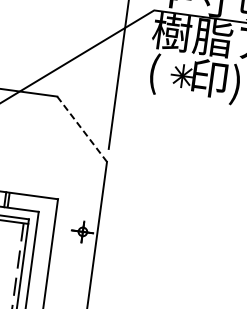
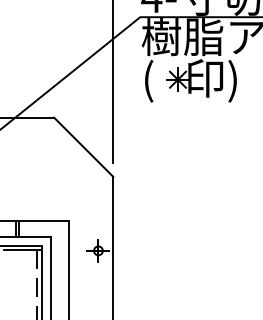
line: (81, 129) -> (83, 147), dashed -> solid

